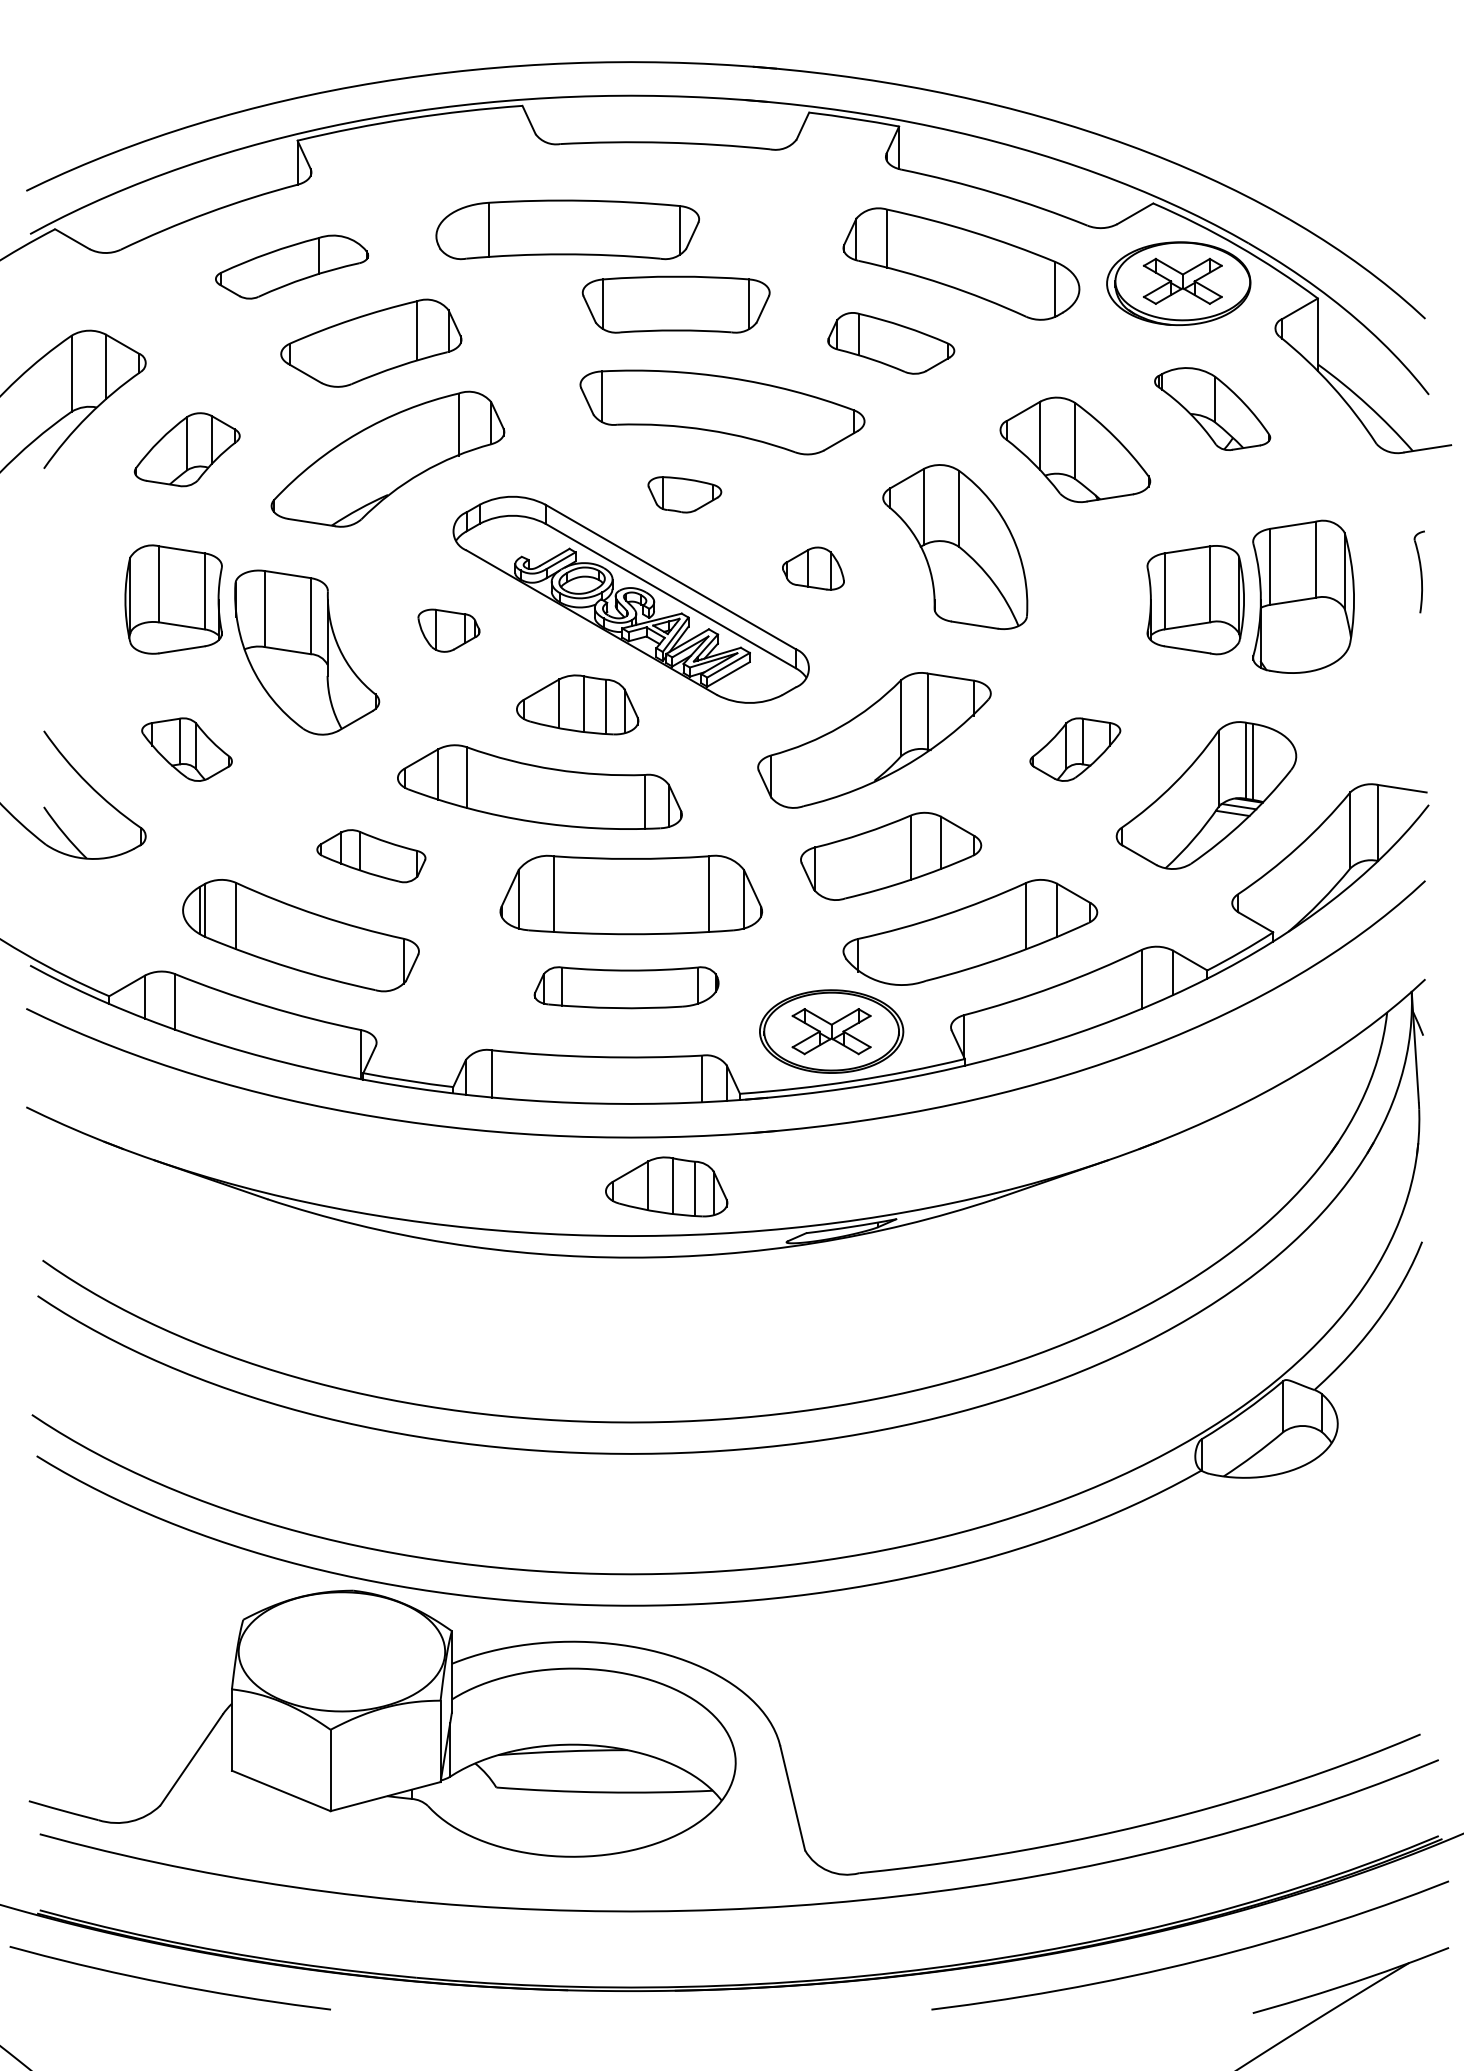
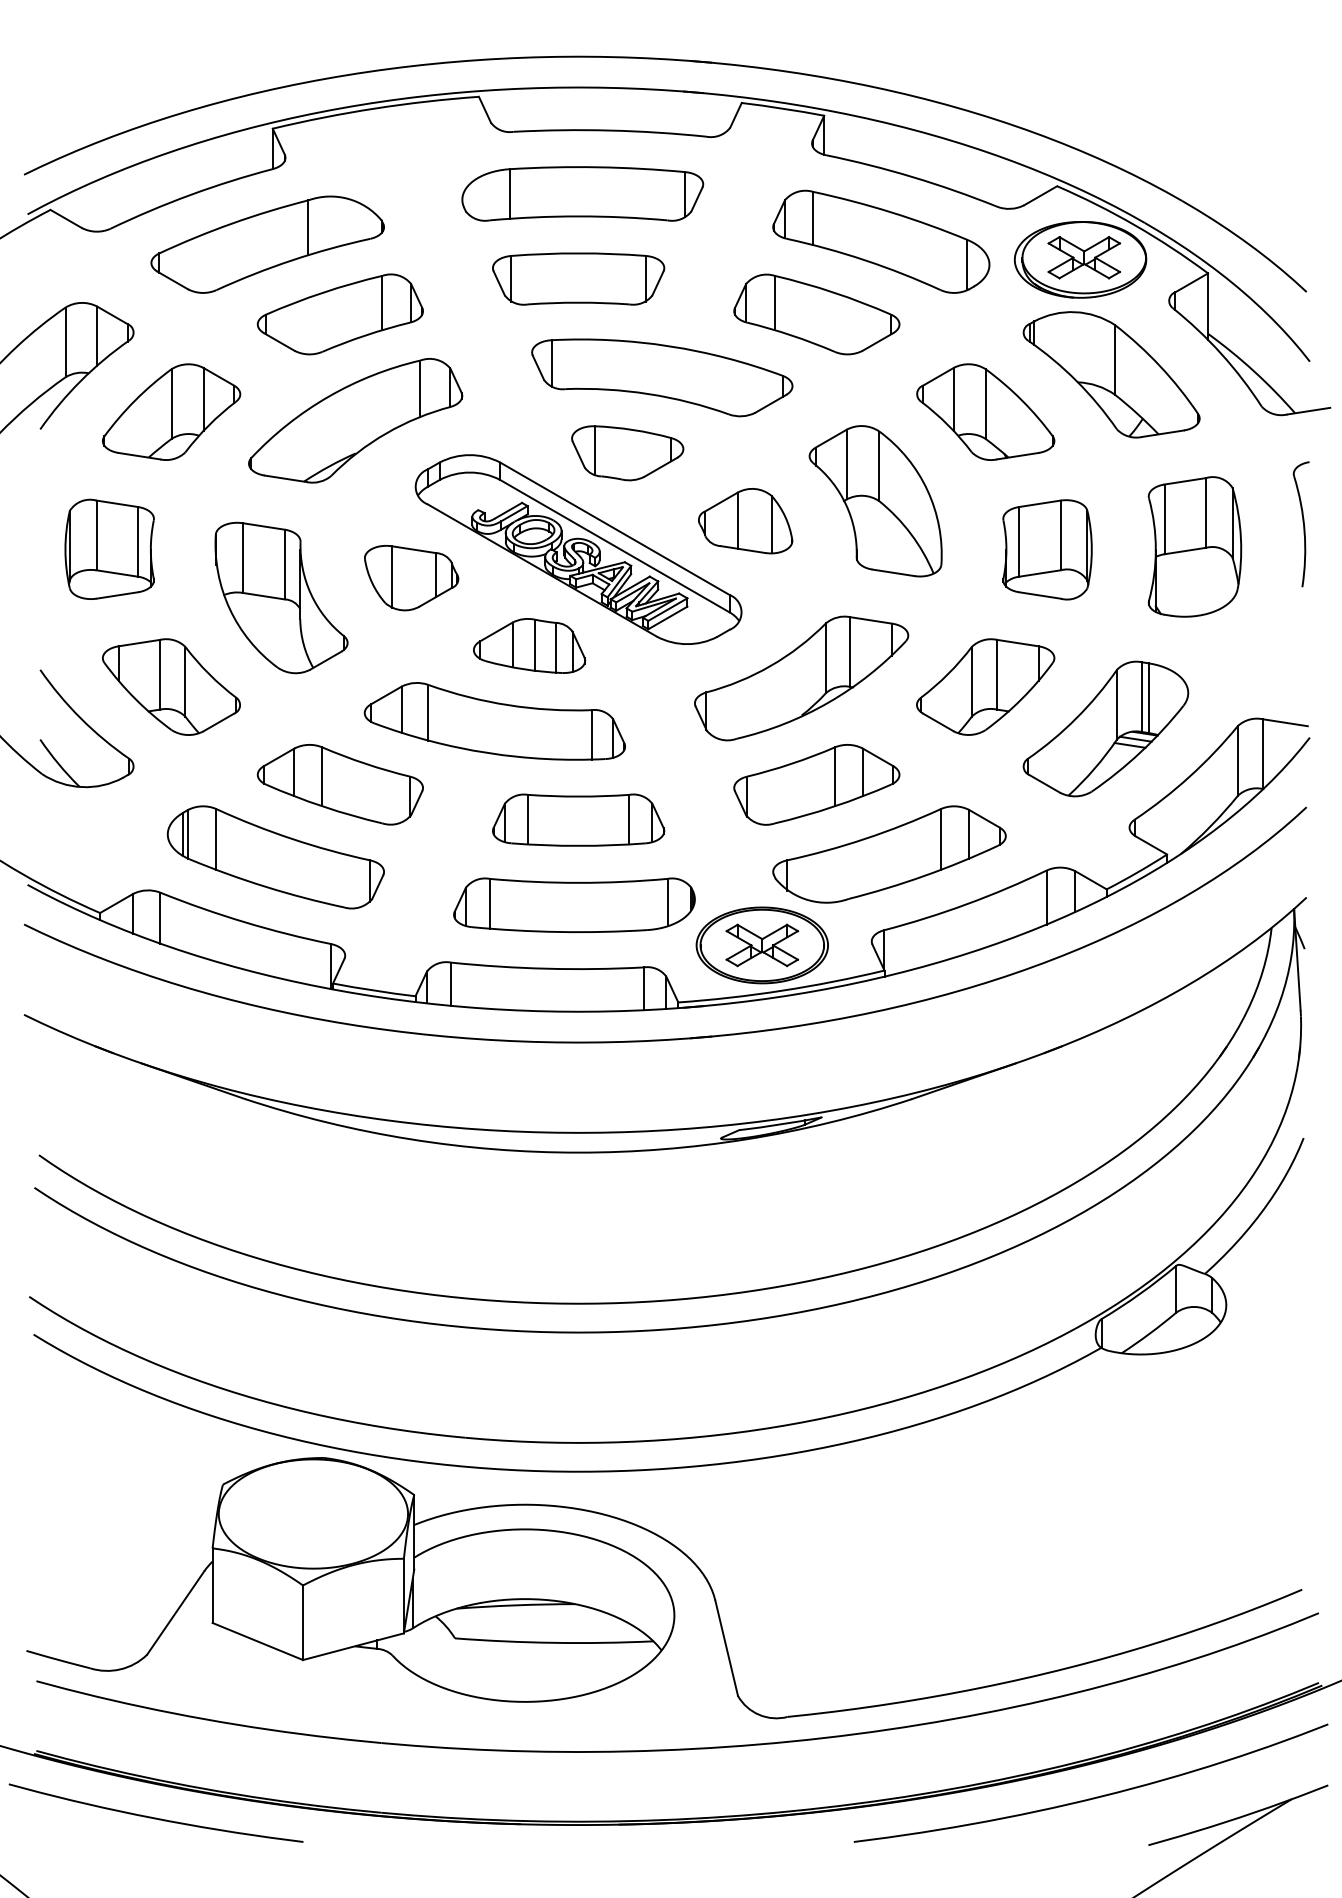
part: (567, 229) -> (582, 193), moved
part: (291, 266) -> (267, 244), size x1.67
part: (675, 304) -> (577, 278), moved
part: (891, 343) -> (817, 314), size x1.43
part: (1212, 408) -> (1111, 374), size x1.67
part: (187, 449) -> (171, 411), size x1.43
part: (684, 494) -> (627, 453), size x1.67
part: (813, 568) -> (745, 520), size x1.67
part: (1419, 571) -> (1301, 523), size x1.67
part: (173, 599) -> (109, 549), moved
part: (1195, 600) -> (1047, 550), moved
part: (448, 630) -> (411, 577), size x1.67
part: (186, 749) -> (170, 686), size x1.67
part: (1075, 749) -> (985, 686), size x1.67
part: (371, 855) -> (340, 783), size x1.67
part: (630, 894) -> (577, 819), size x0.71
part: (626, 987) -> (574, 904), size x1.43
part: (666, 1186) -> (610, 1087), removed

